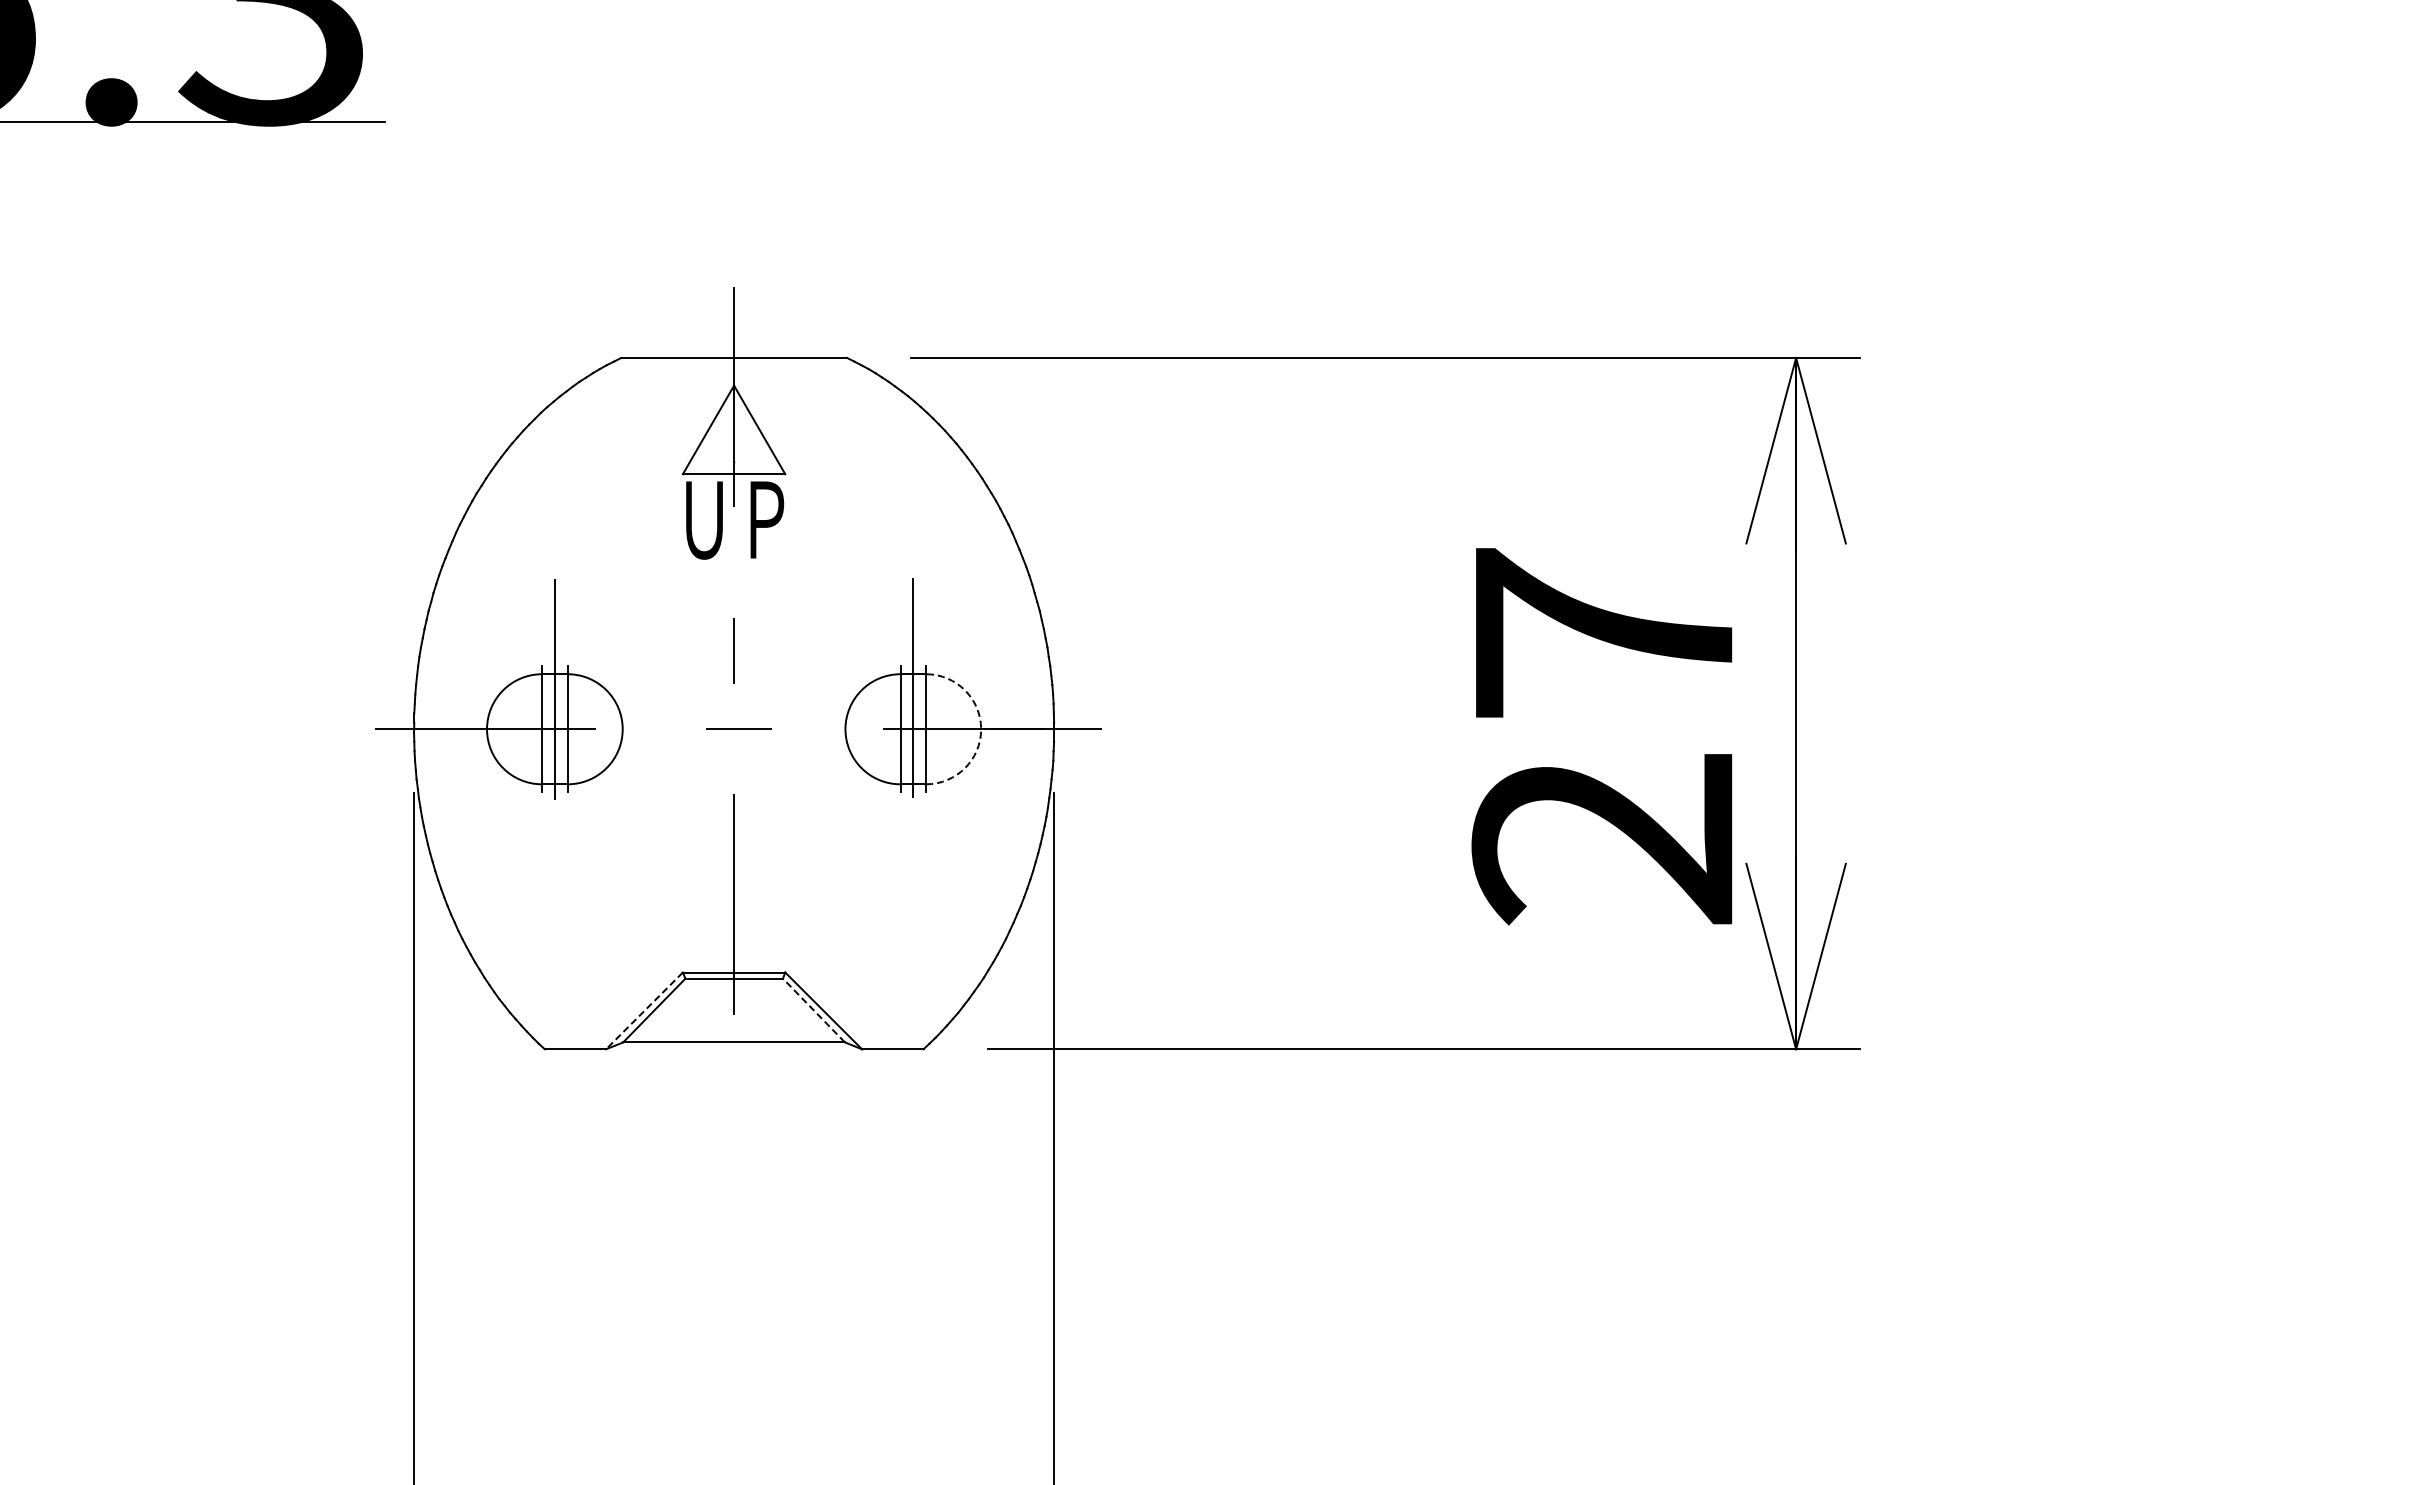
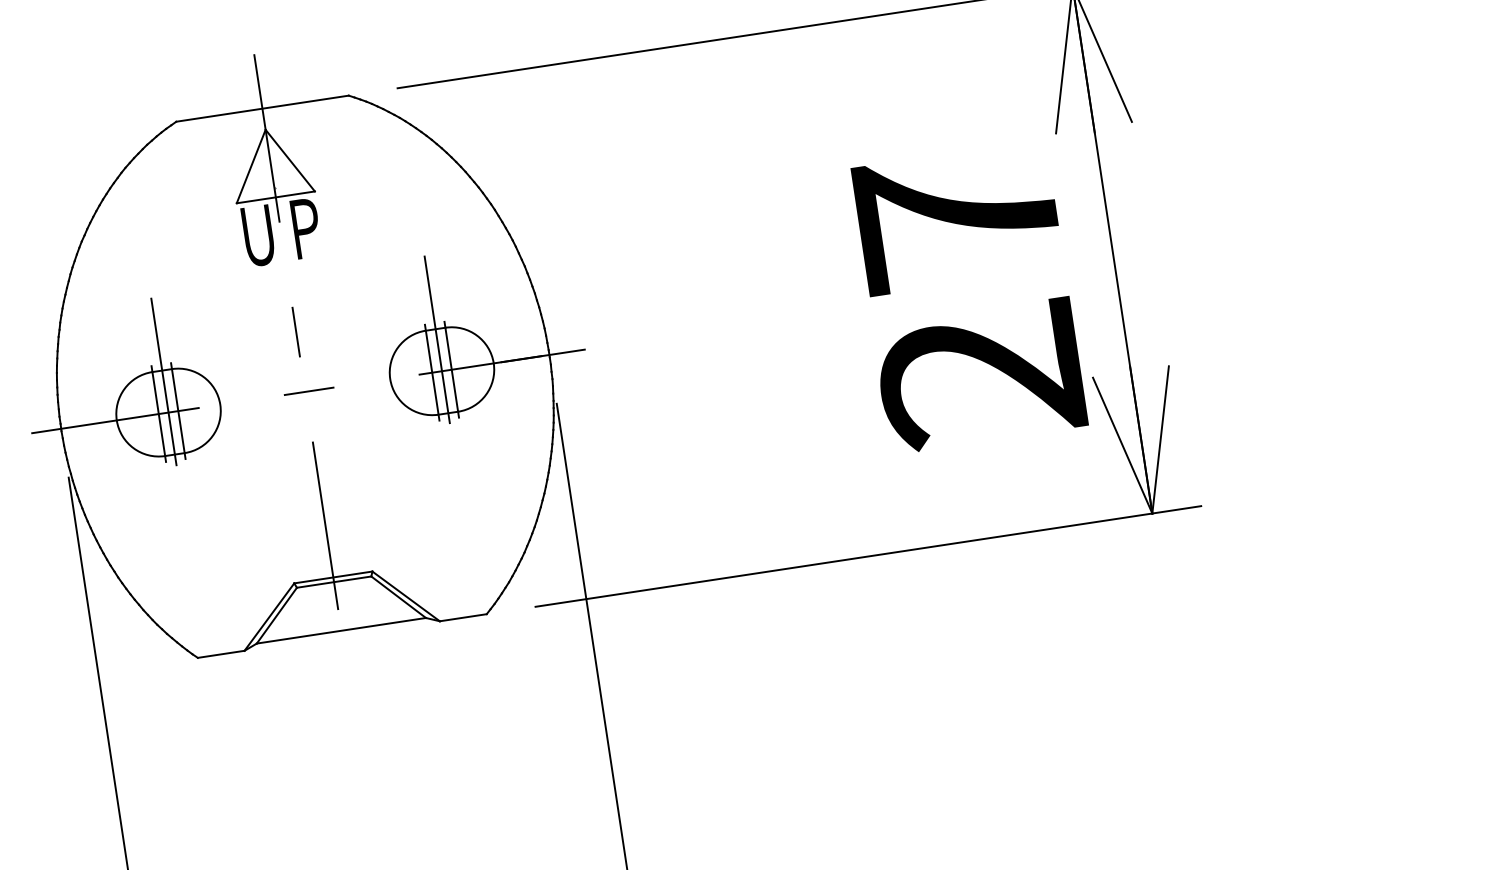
arc: (981, 729) -> (494, 363), dashed -> solid
line: (813, 1010) -> (398, 597), dashed -> solid
line: (644, 1011) -> (269, 617), dashed -> solid

